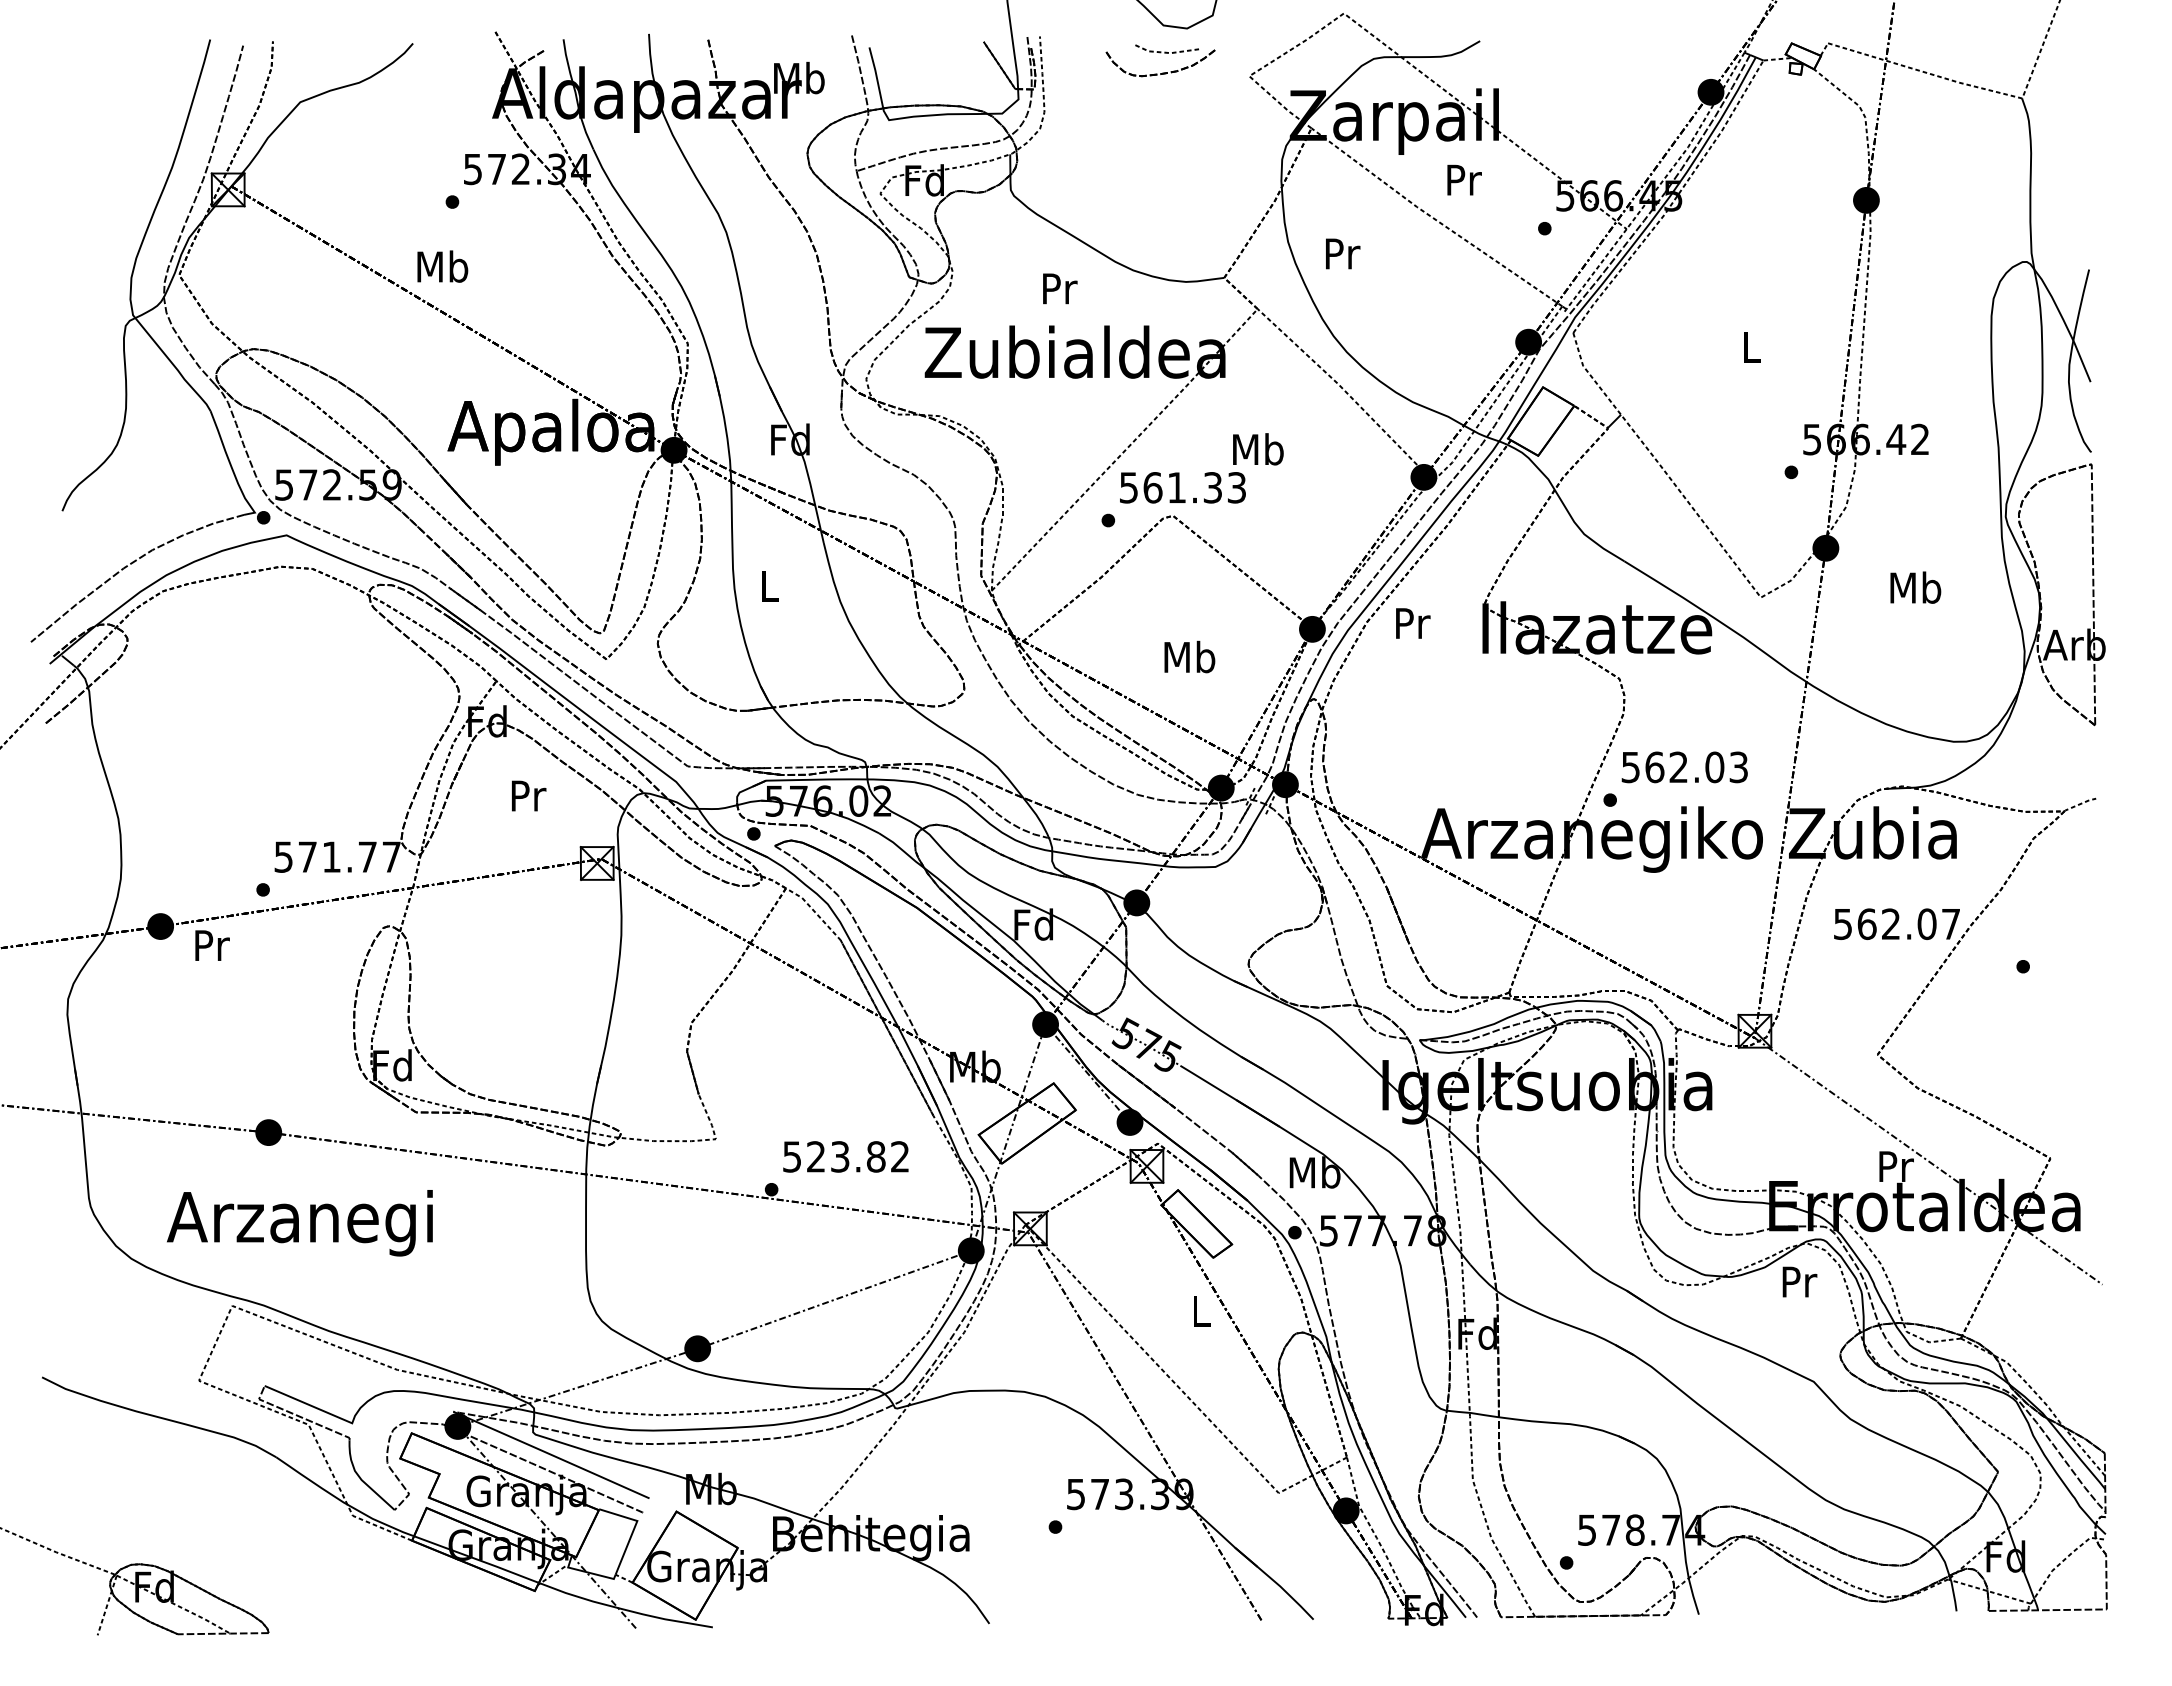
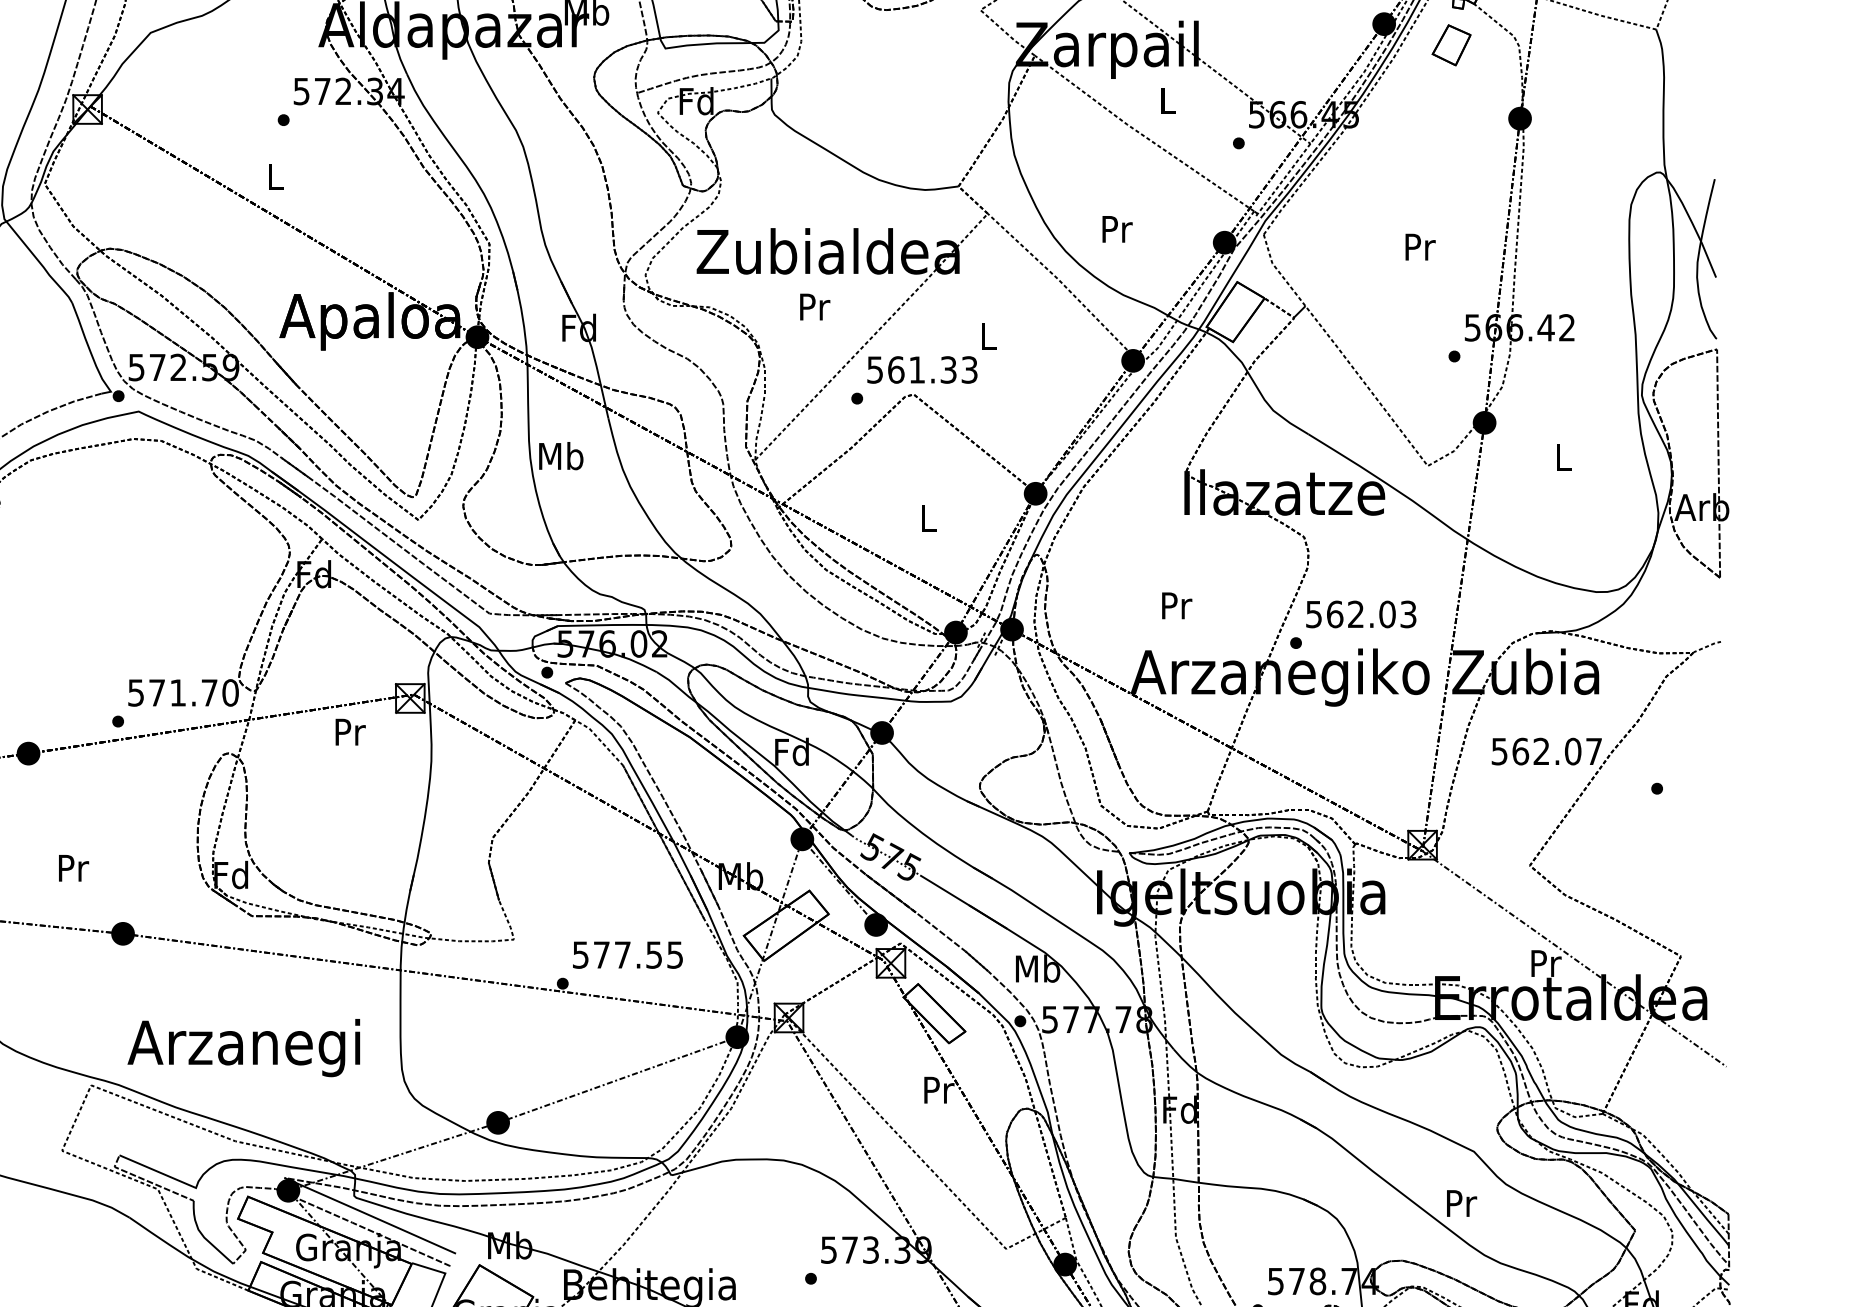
part: (1787, 116) -> (1451, 45), added
text: (1464, 179) -> (1168, 100), Pr -> L
text: (1343, 253) -> (1117, 228), moved
text: (442, 266) -> (274, 176), Mb -> L
text: (1060, 288) -> (815, 306), moved
text: (1752, 347) -> (1420, 247), L -> Pr
text: (1258, 449) -> (988, 336), Mb -> L
text: (769, 586) -> (560, 456), L -> Mb
text: (1915, 587) -> (1562, 457), Mb -> L
text: (1413, 623) -> (1177, 605), moved
text: (1189, 656) -> (928, 517), Mb -> L
text: (529, 795) -> (351, 731), moved
text: (391, 856) -> (230, 692), 571.77 -> 571.70
text: (212, 945) -> (73, 868), moved
text: (857, 1156) -> (637, 954), 523.82 -> 577.55
text: (299, 1223) -> (243, 1048), moved
text: (1799, 1281) -> (1461, 1203), moved
text: (1202, 1311) -> (939, 1090), L -> Pr

